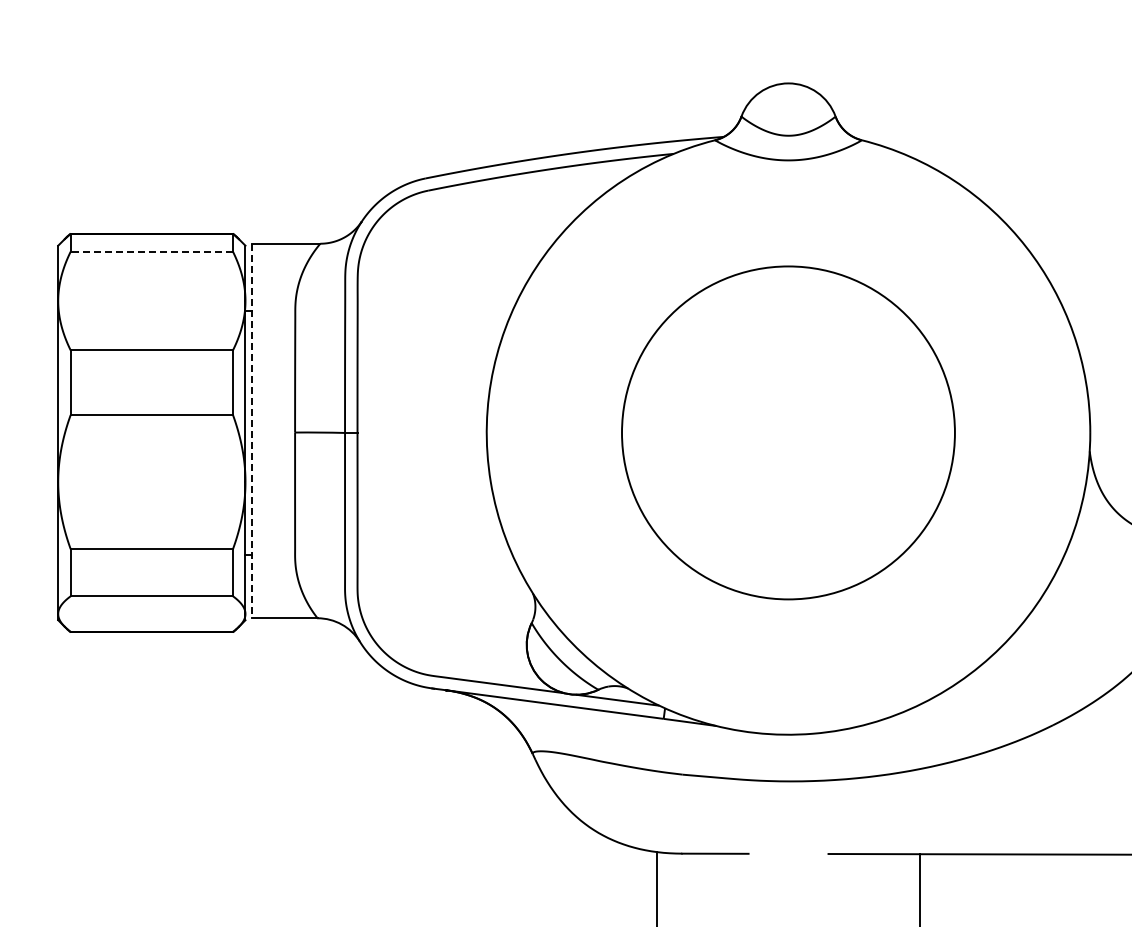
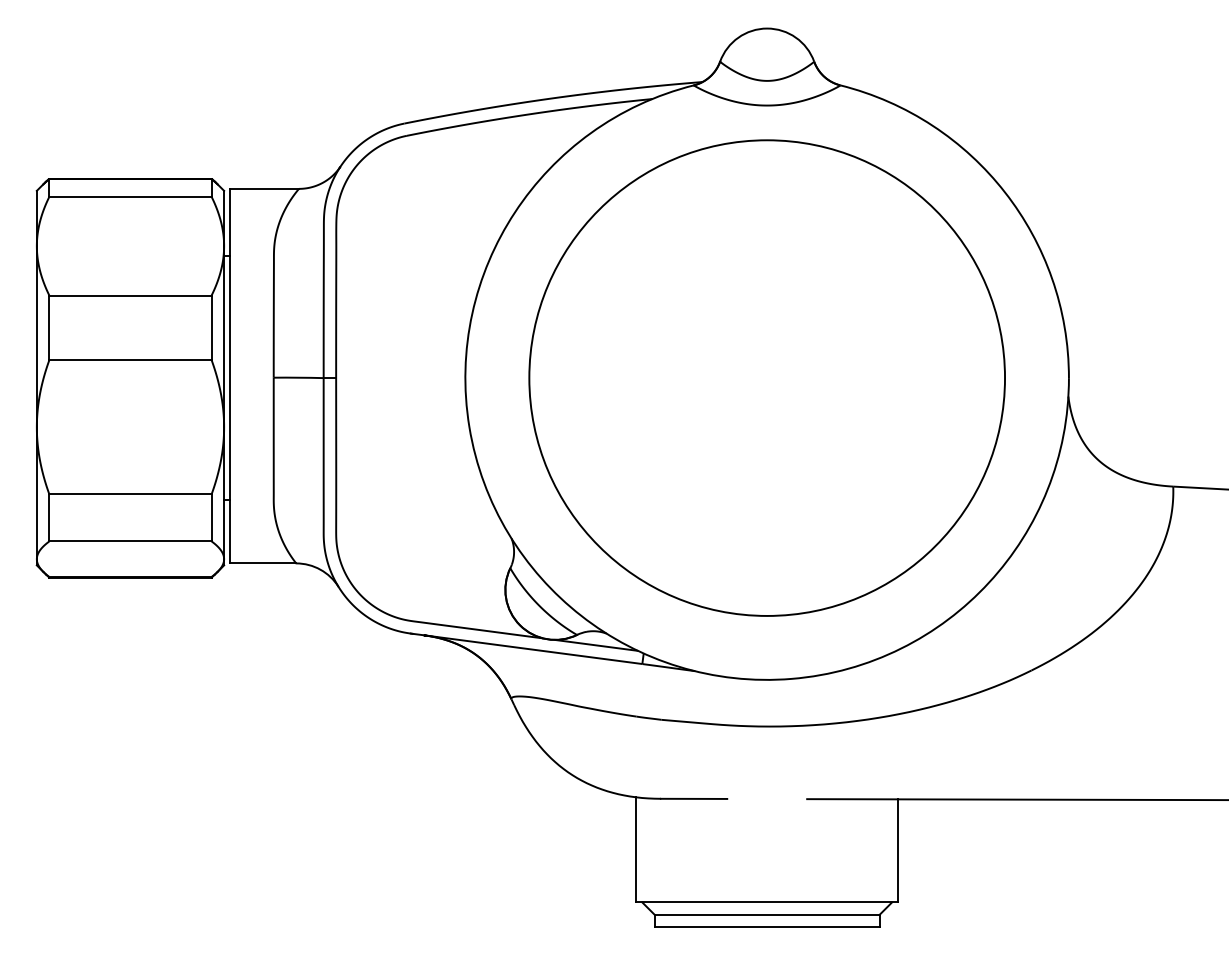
line: (150, 251) -> (129, 196), dashed -> solid
line: (251, 431) -> (230, 376), dashed -> solid
circle: (787, 432) -> (766, 377), size x1.43

